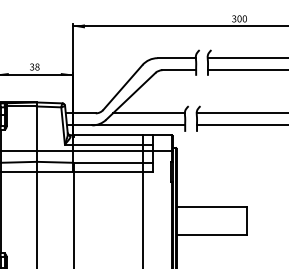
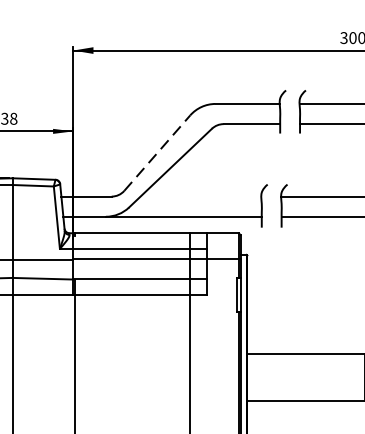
line: (122, 87) -> (156, 153), solid -> dashed
line: (148, 113) -> (200, 196), removed

